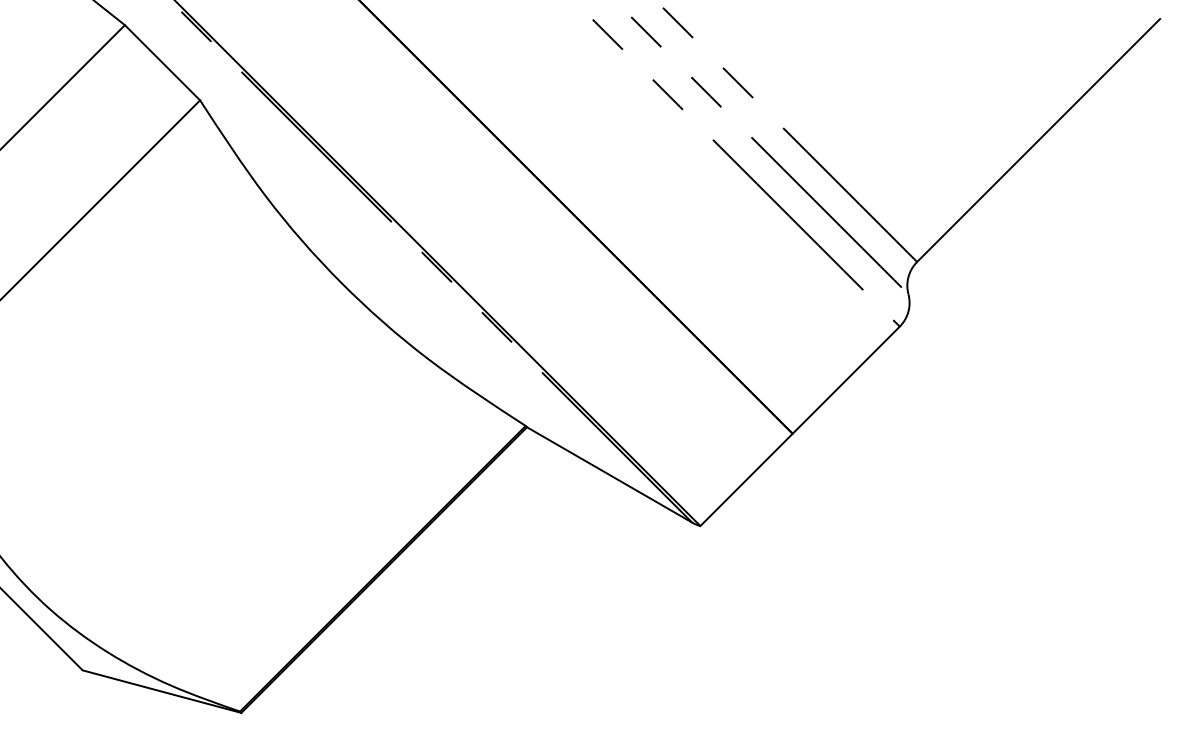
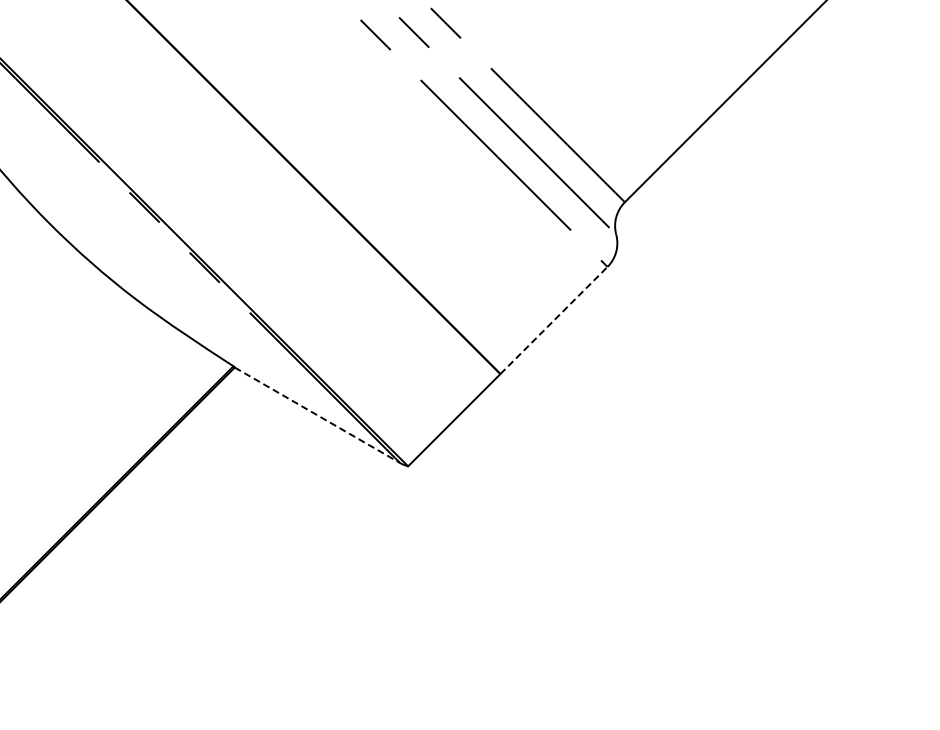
line: (846, 380) -> (554, 320), solid -> dashed
line: (610, 475) -> (318, 415), solid -> dashed

